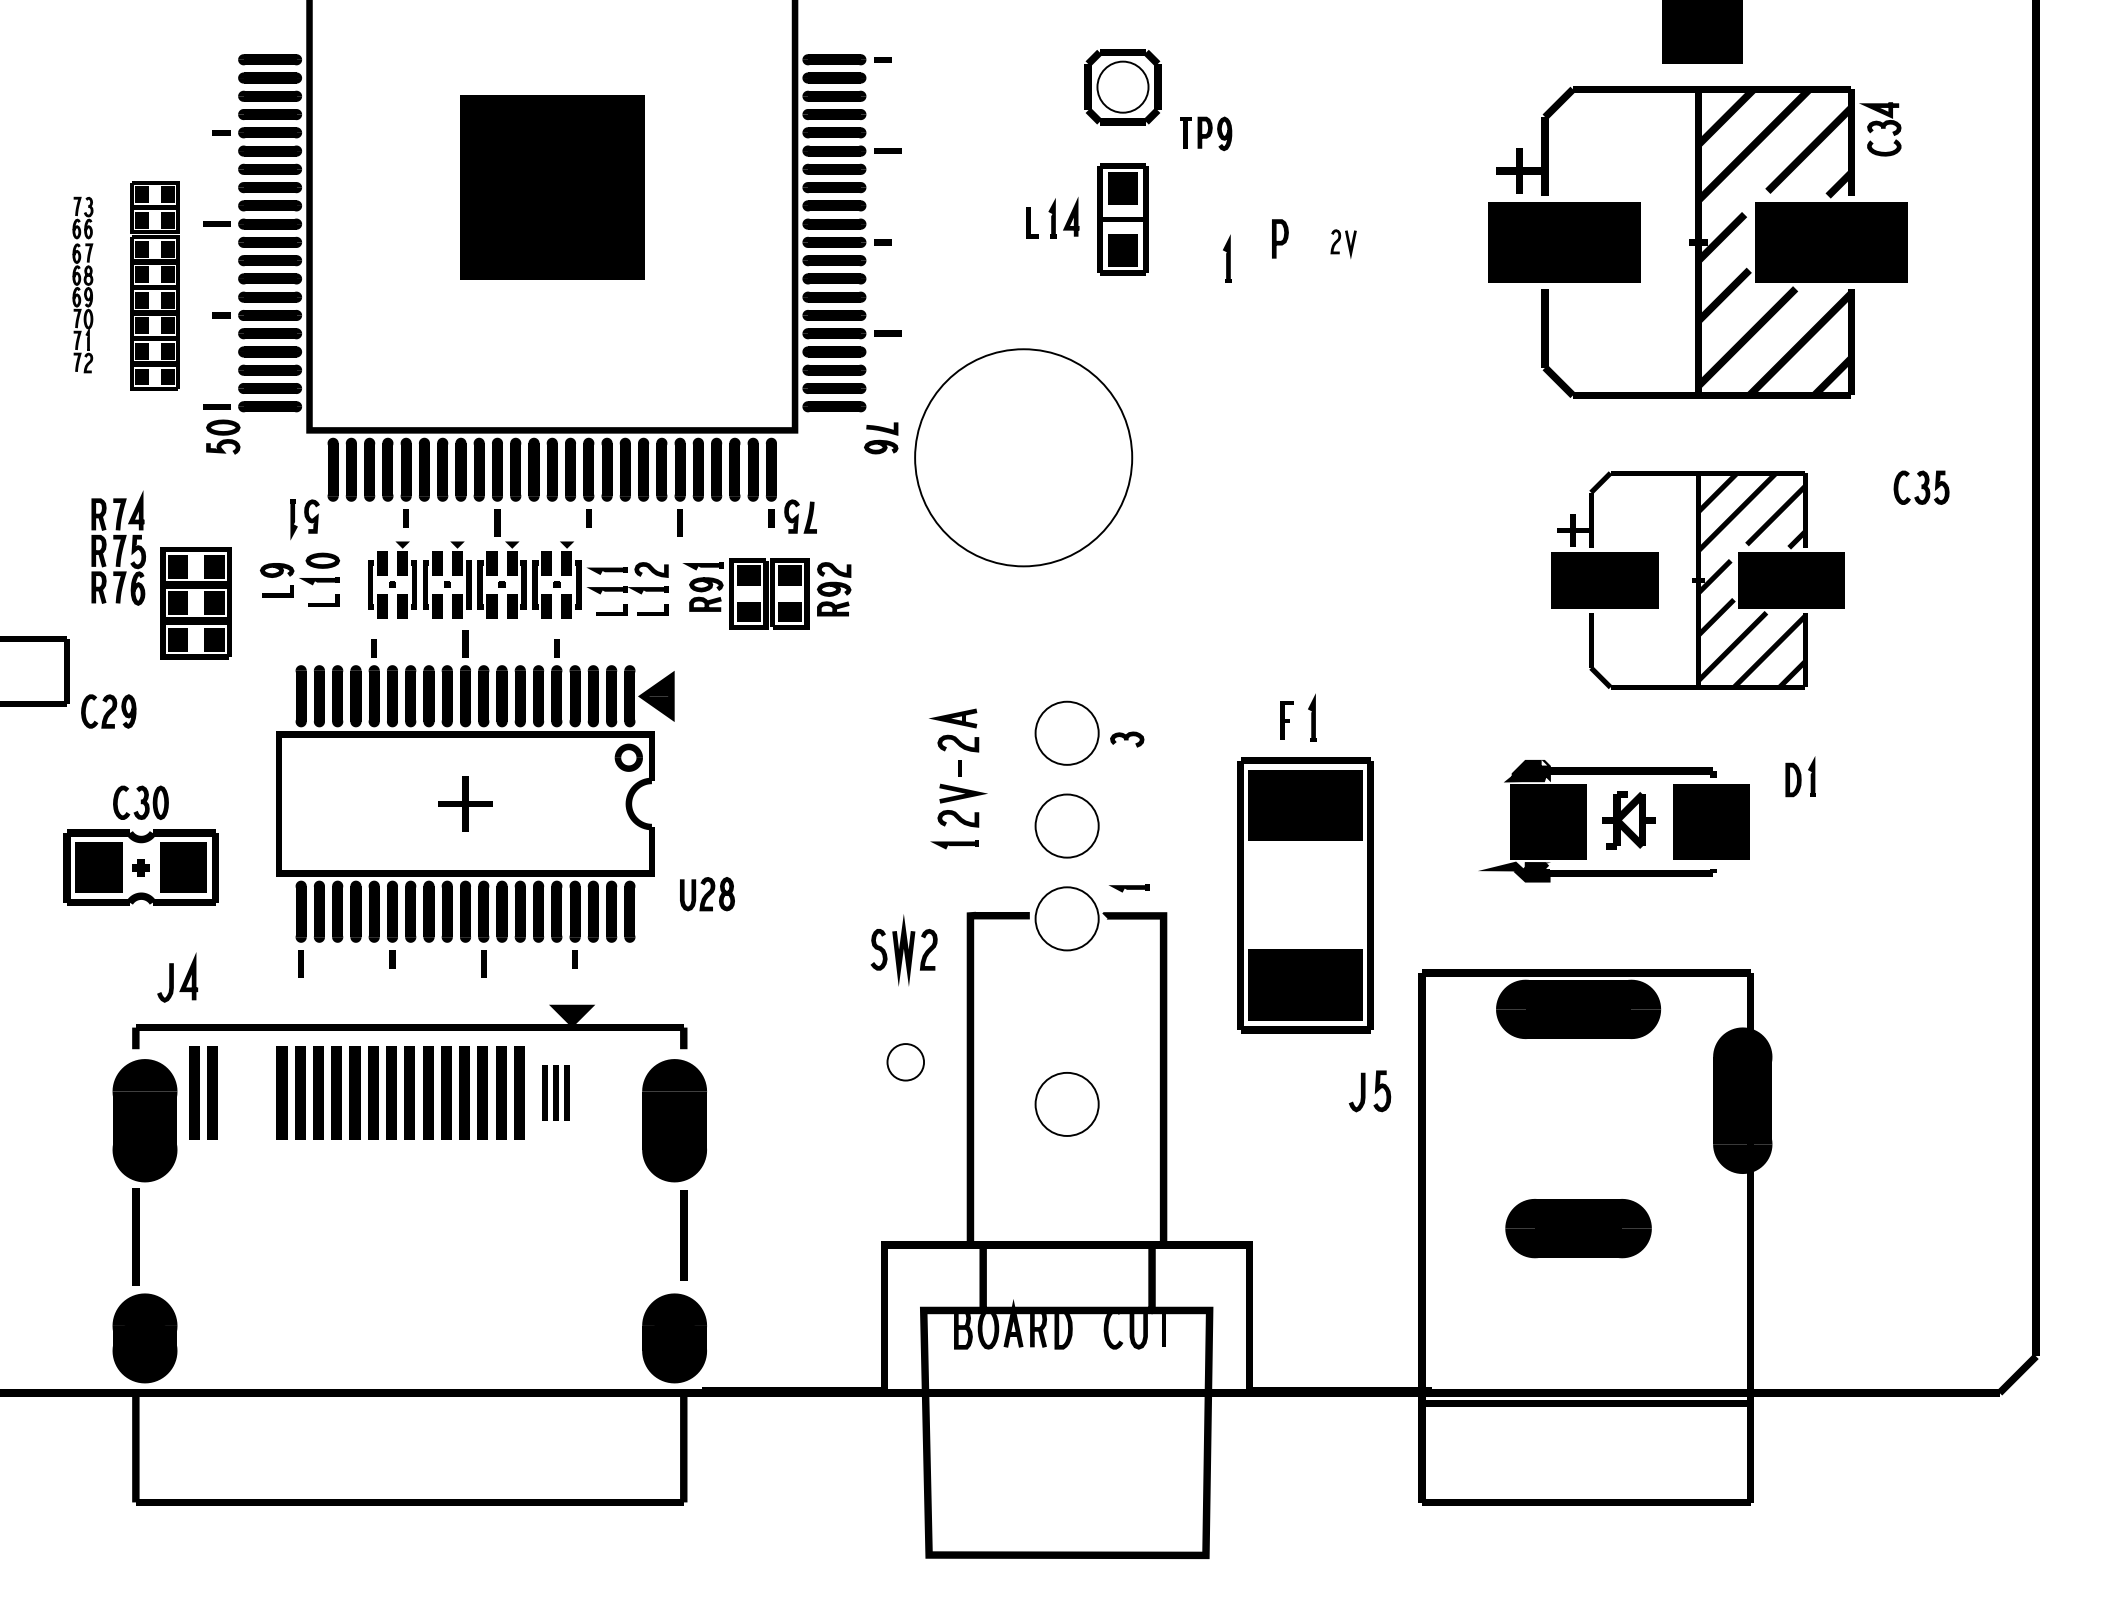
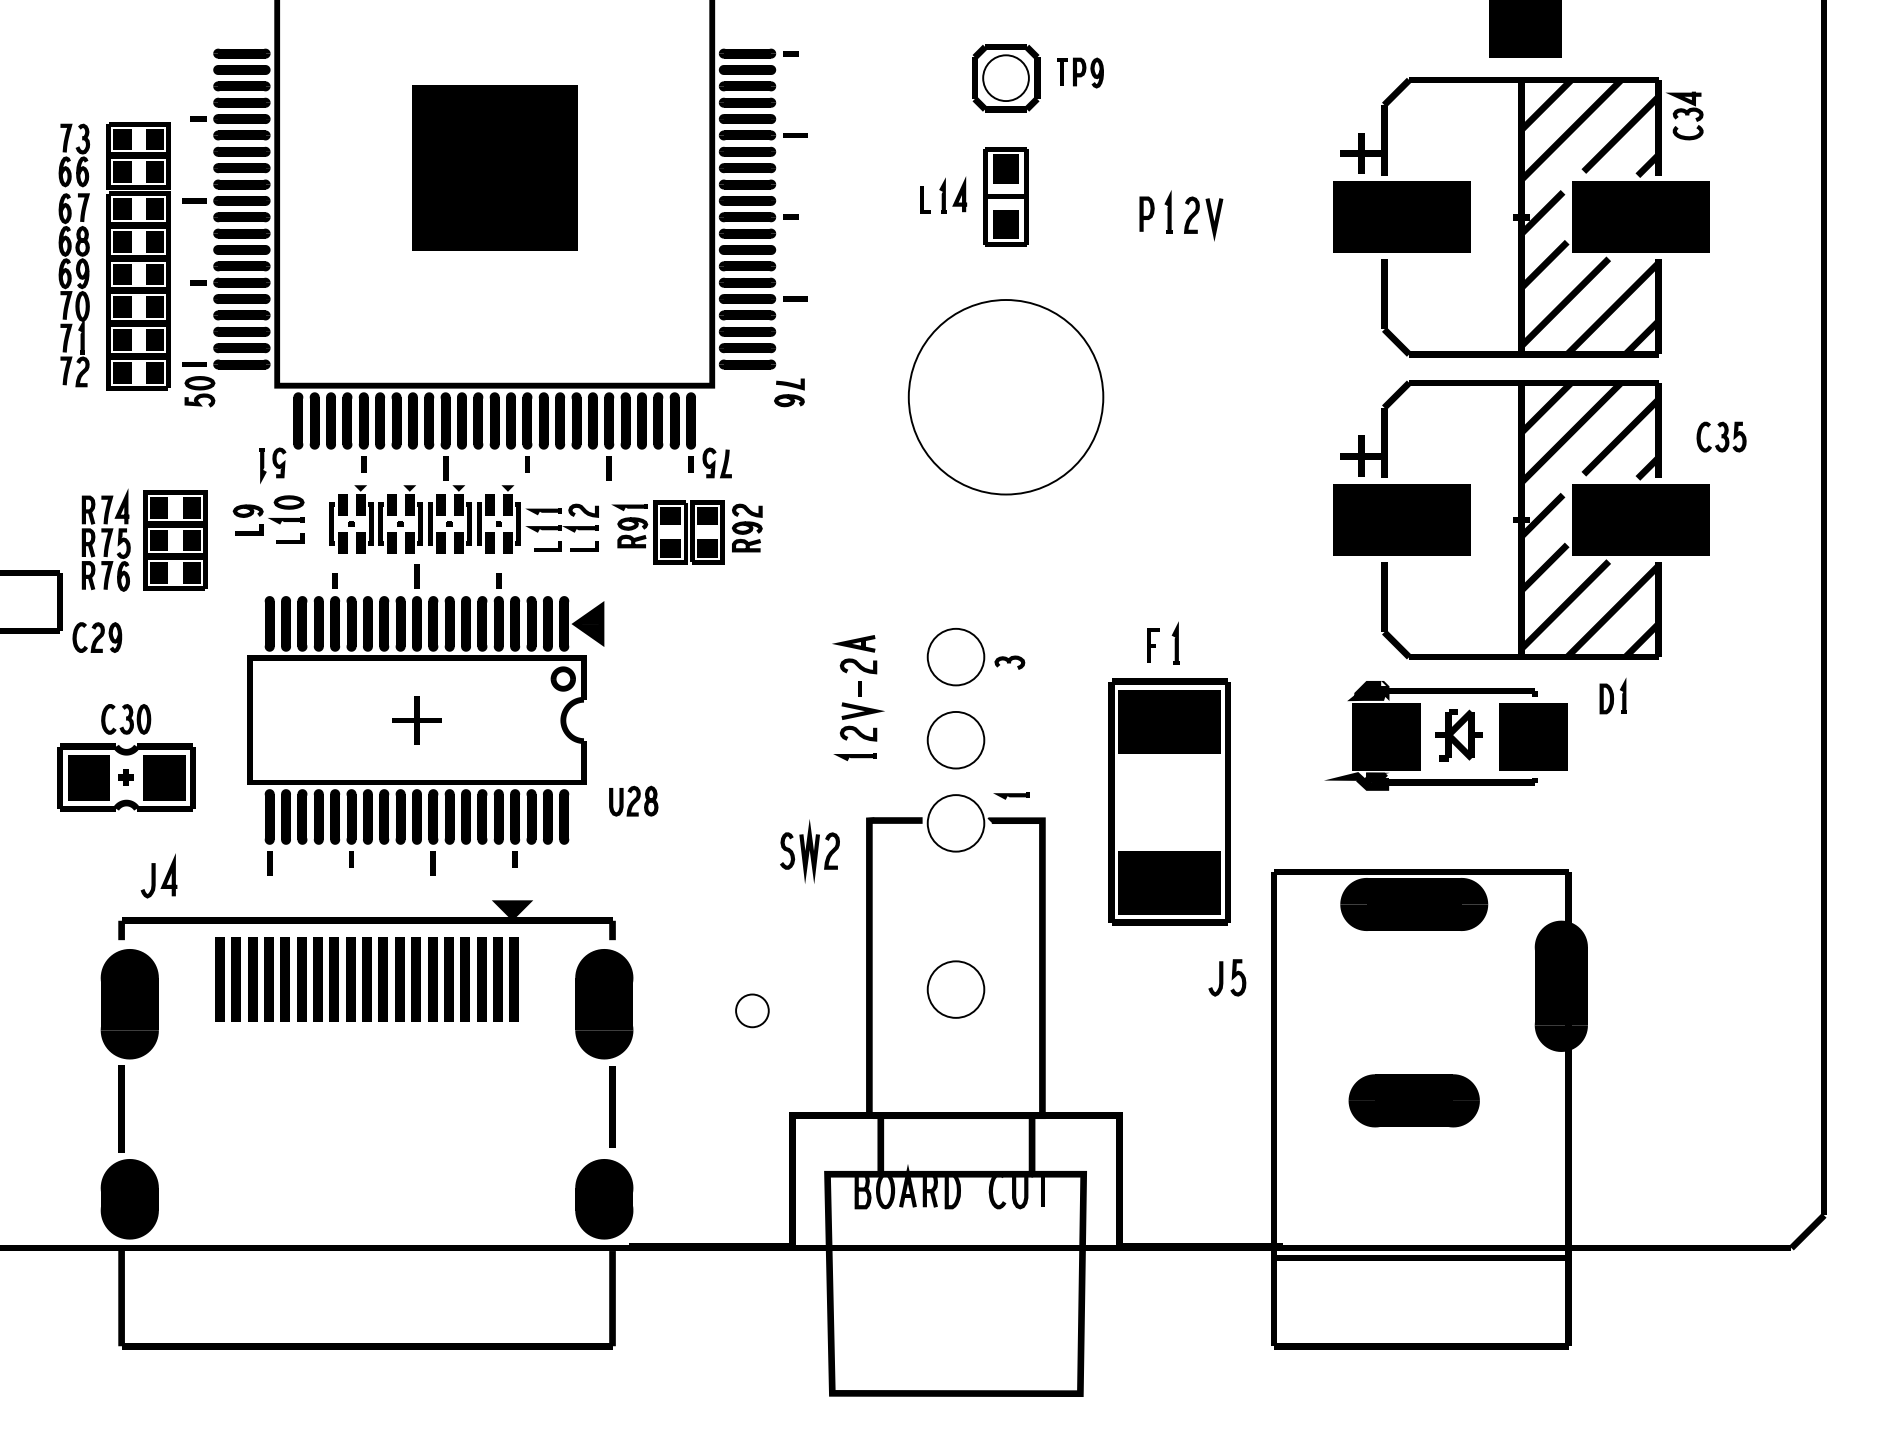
part: (1206, 133) -> (1080, 72), moved
part: (1343, 243) -> (1203, 218), size x1.67
part: (1227, 258) -> (1168, 211), moved
part: (82, 285) -> (73, 255), size x1.67
part: (154, 286) -> (138, 256), size x1.43
part: (1023, 458) -> (1005, 397), moved
part: (117, 547) -> (105, 539), moved
part: (1698, 579) -> (1521, 519), size x1.43
part: (905, 1061) -> (752, 1010), moved
part: (202, 1093) -> (227, 979), moved
part: (555, 1093) -> (497, 979), size x1.67

